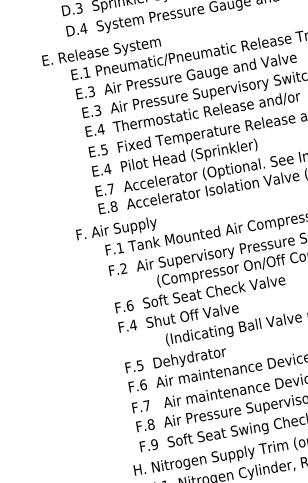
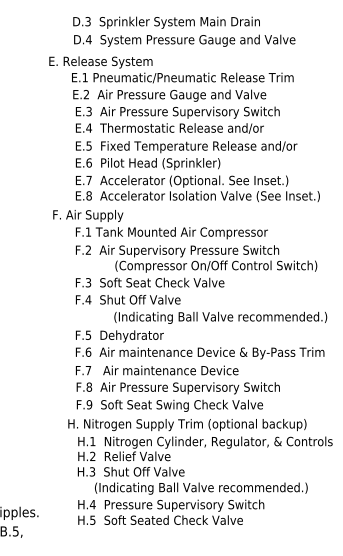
text: (91, 91) -> (86, 94), E.3 -> E.2
text: (106, 168) -> (88, 162), E.4 -> E.6
text: (130, 305) -> (88, 282), F.6 -> F.3

